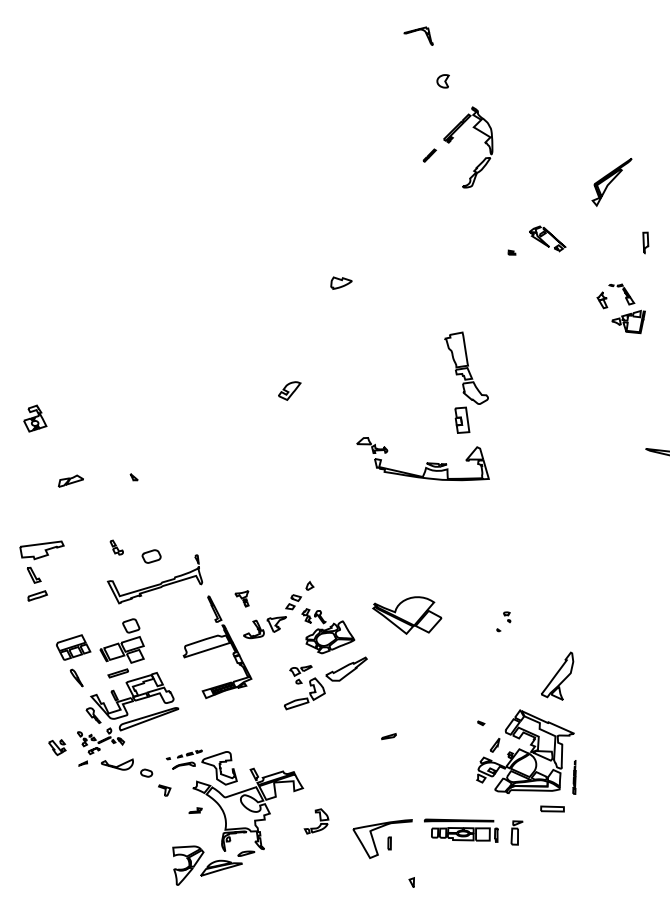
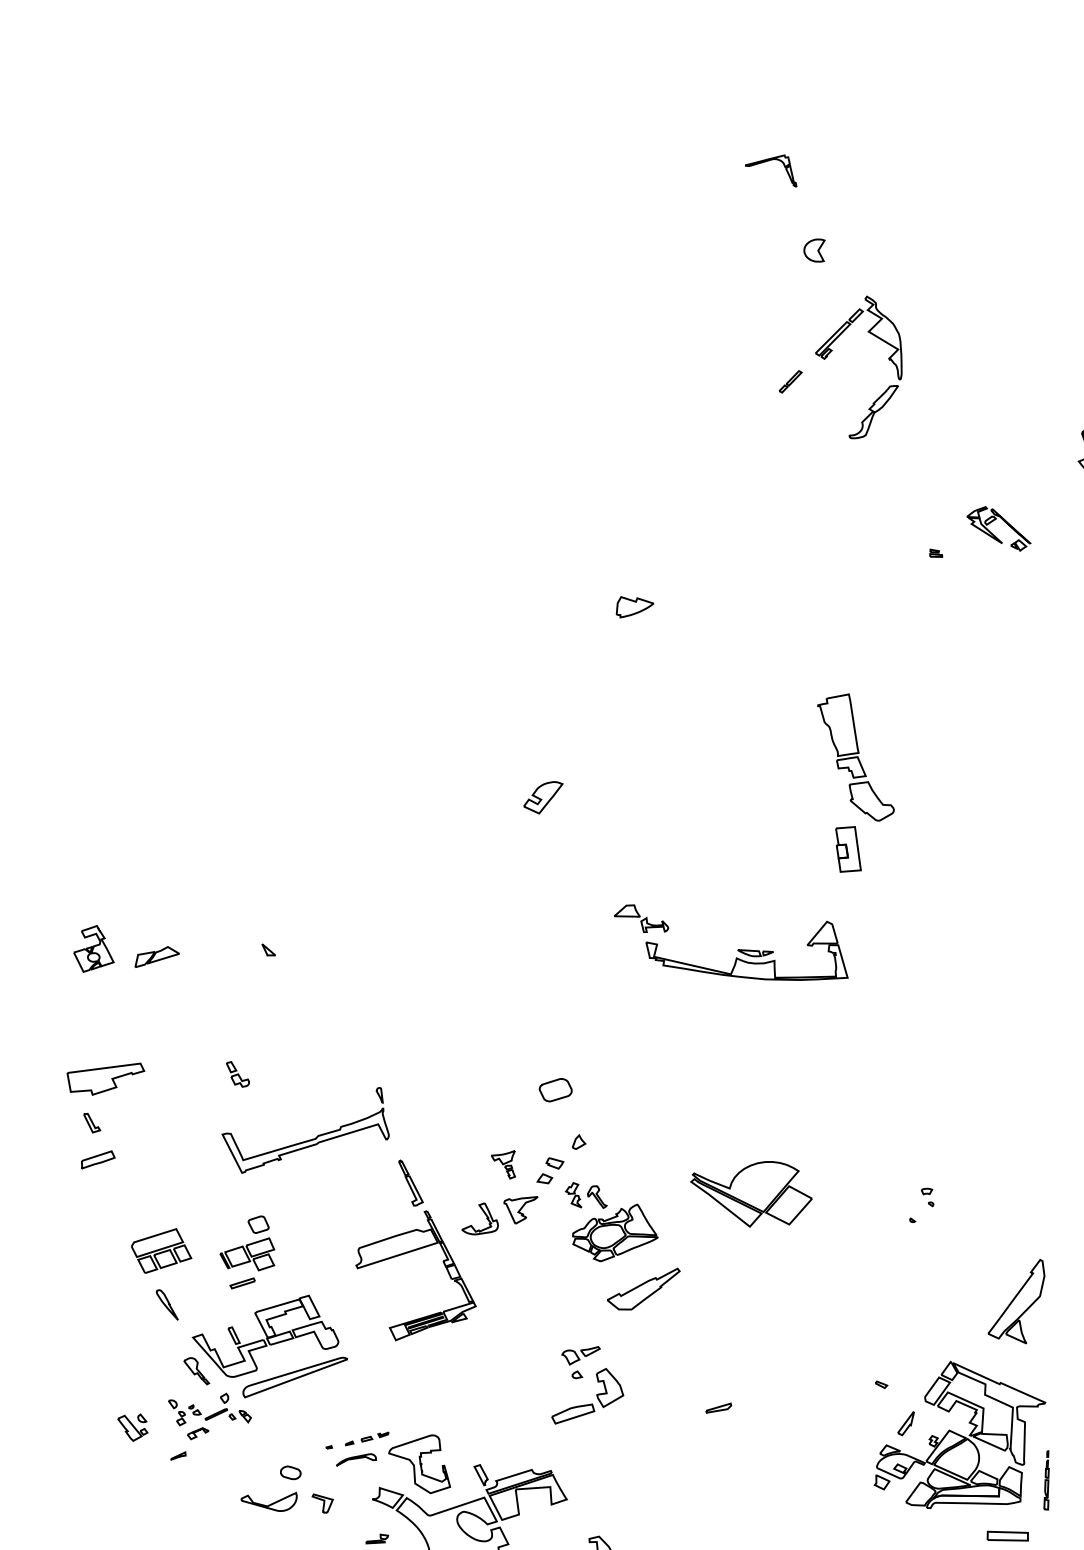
part: (35, 418) -> (94, 948), moved
part: (422, 459) -> (730, 943), moved
part: (151, 556) -> (555, 1090), moved
part: (34, 574) -> (92, 1121), size x0.7
part: (241, 598) -> (502, 1164), moved
part: (121, 648) -> (246, 1252), size x0.7
part: (304, 687) -> (587, 1385), moved
part: (116, 764) -> (267, 1501), moved

